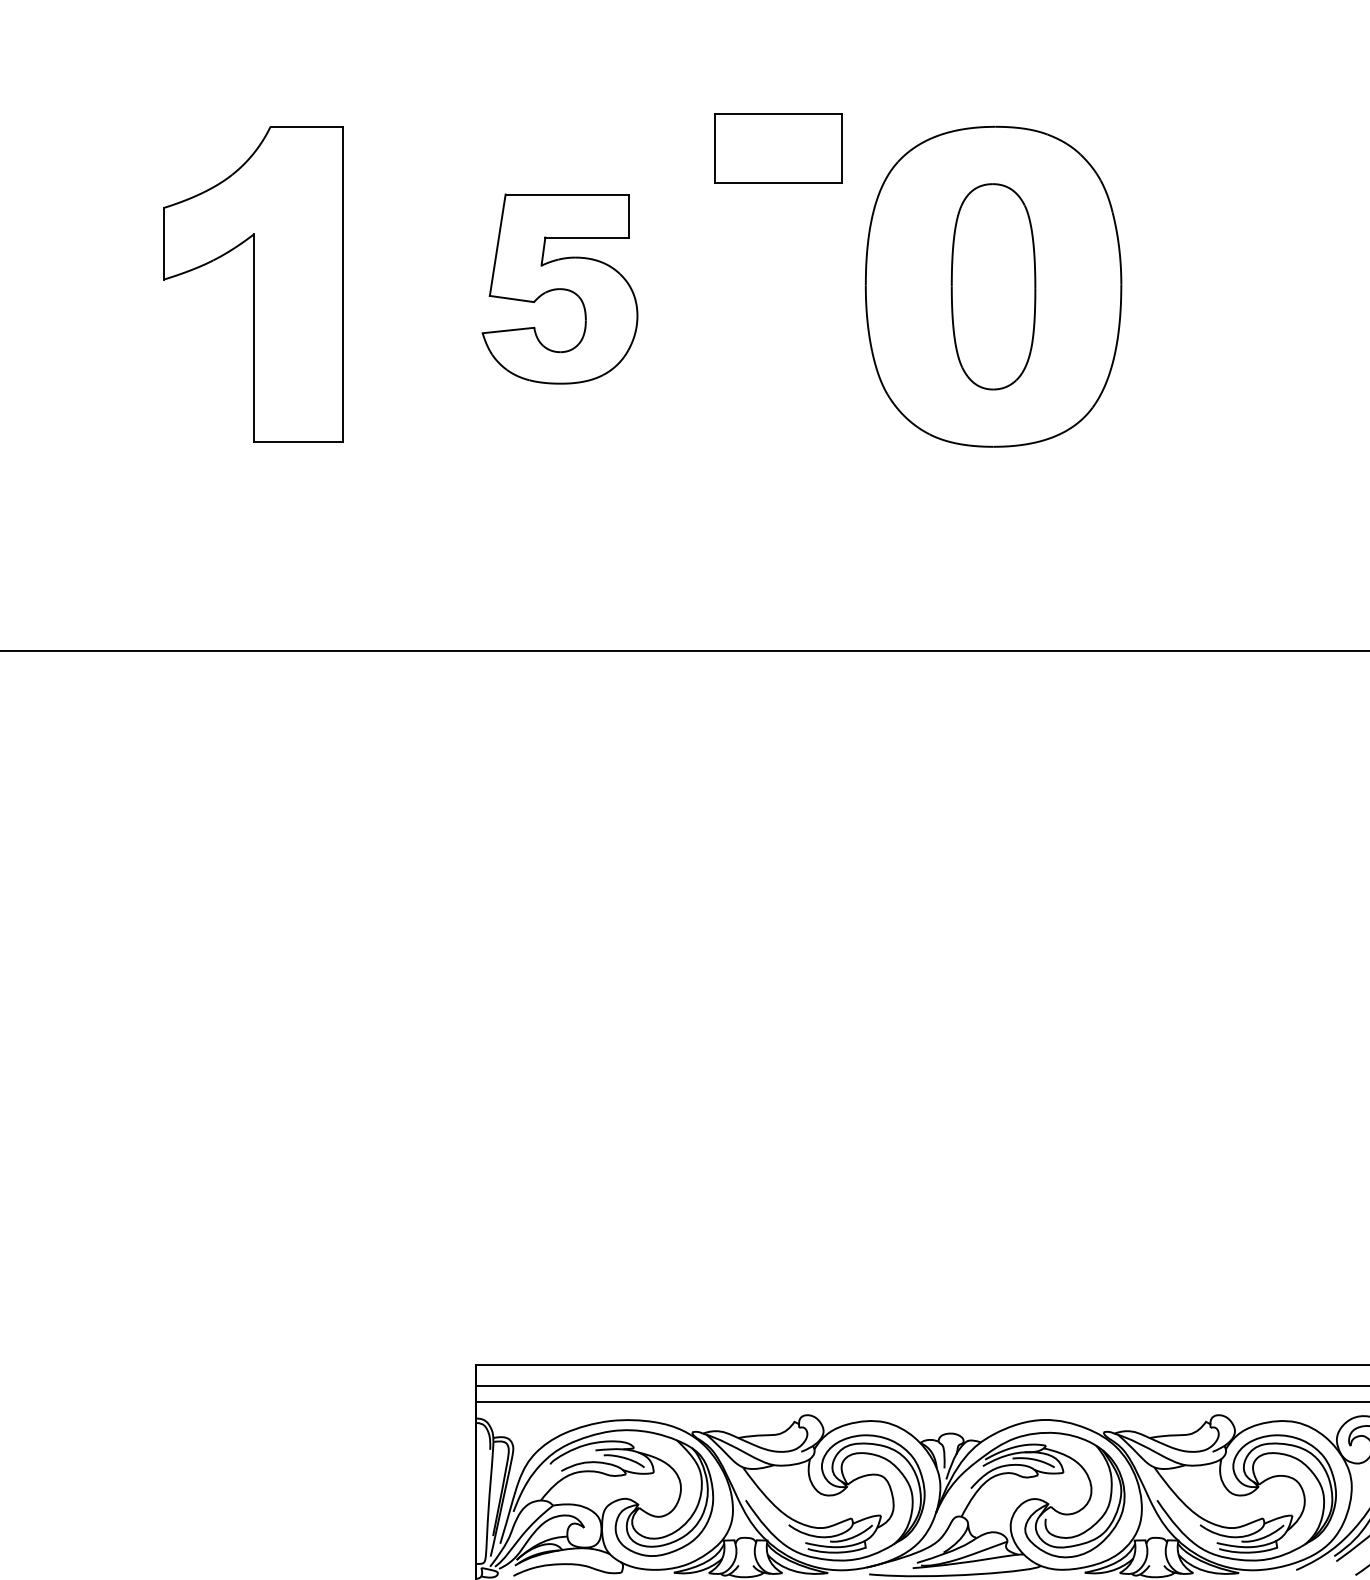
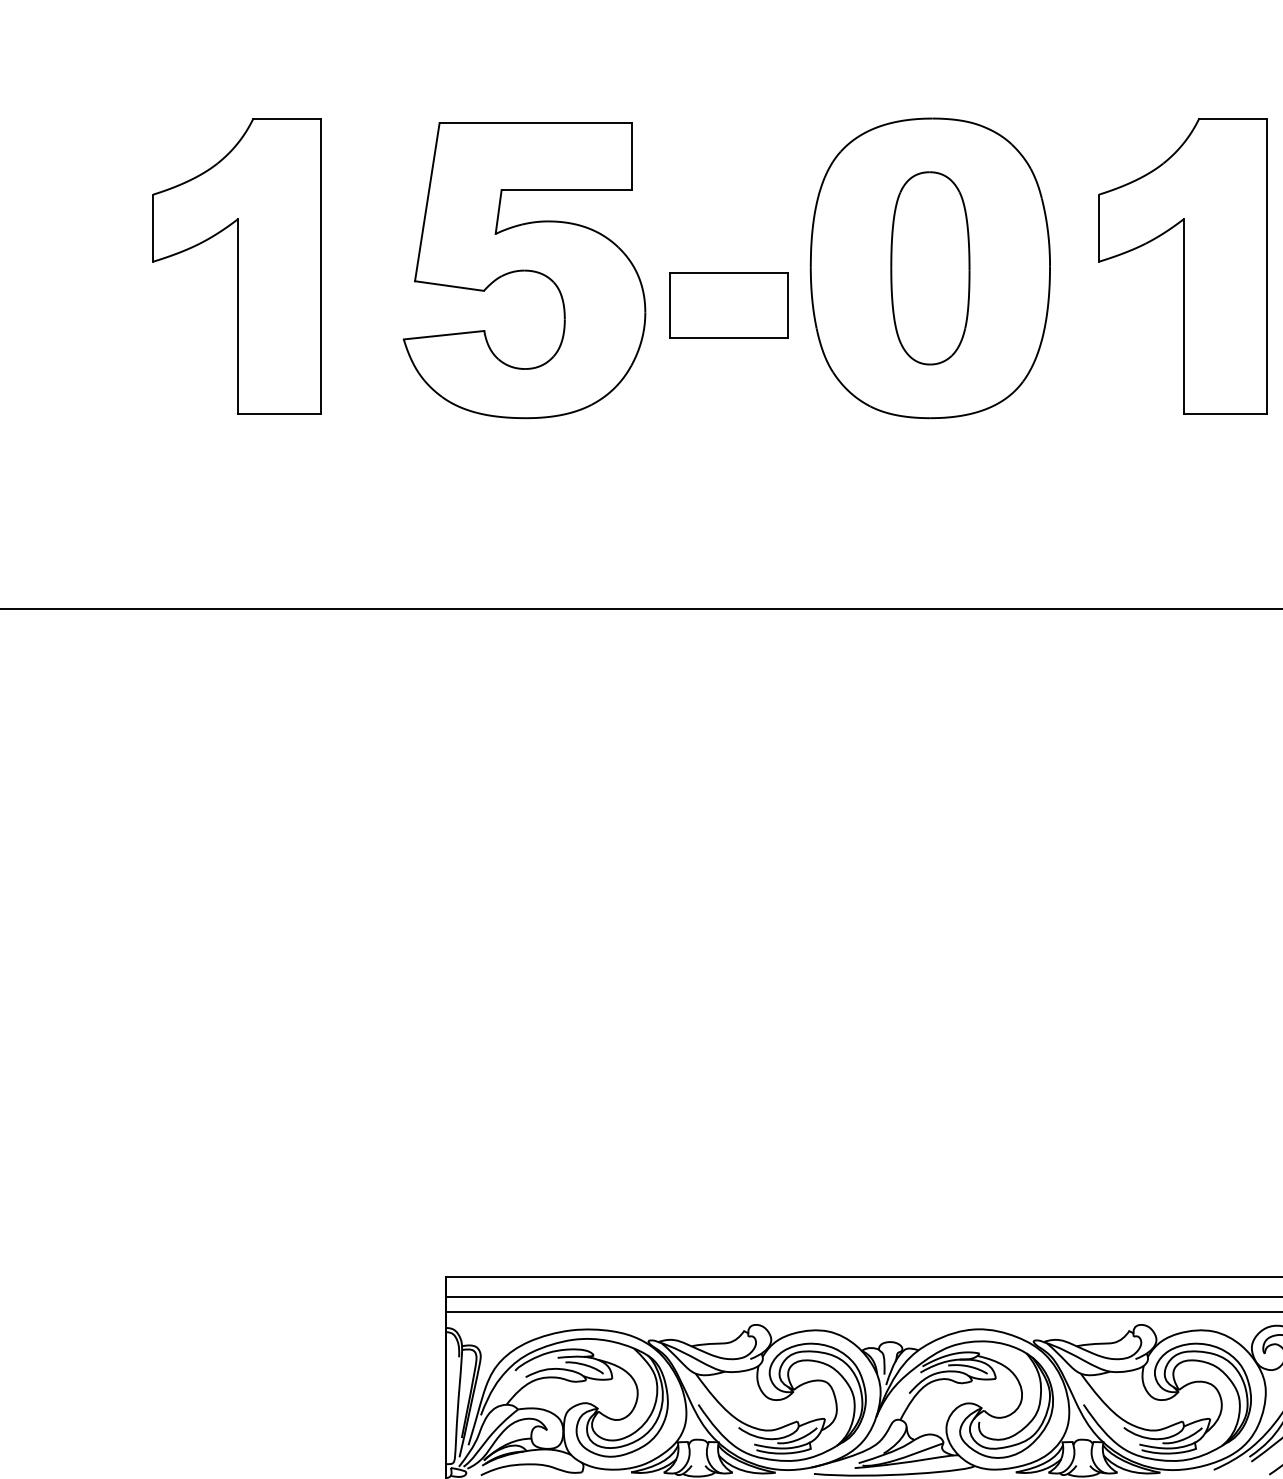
part: (778, 148) -> (729, 305), moved
part: (1263, 284) -> (1183, 266), added
part: (559, 288) -> (523, 269), size x1.67

